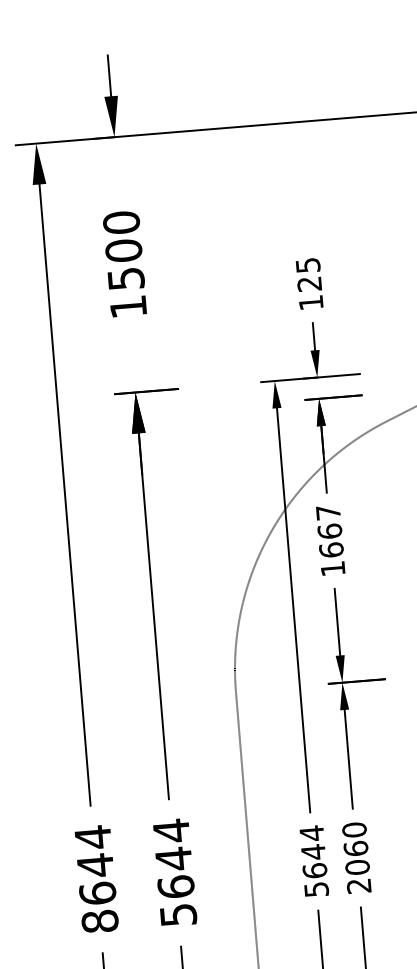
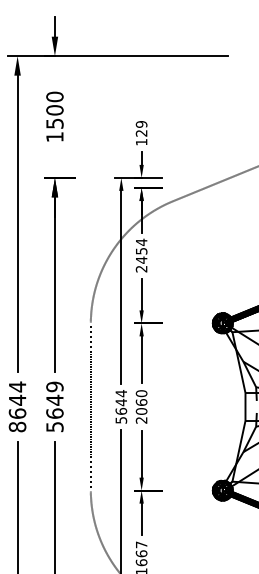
text: (307, 265) -> (141, 124), 125 -> 129
text: (330, 540) -> (141, 255), 1667 -> 2454
text: (170, 830) -> (54, 386), 5644 -> 5649

